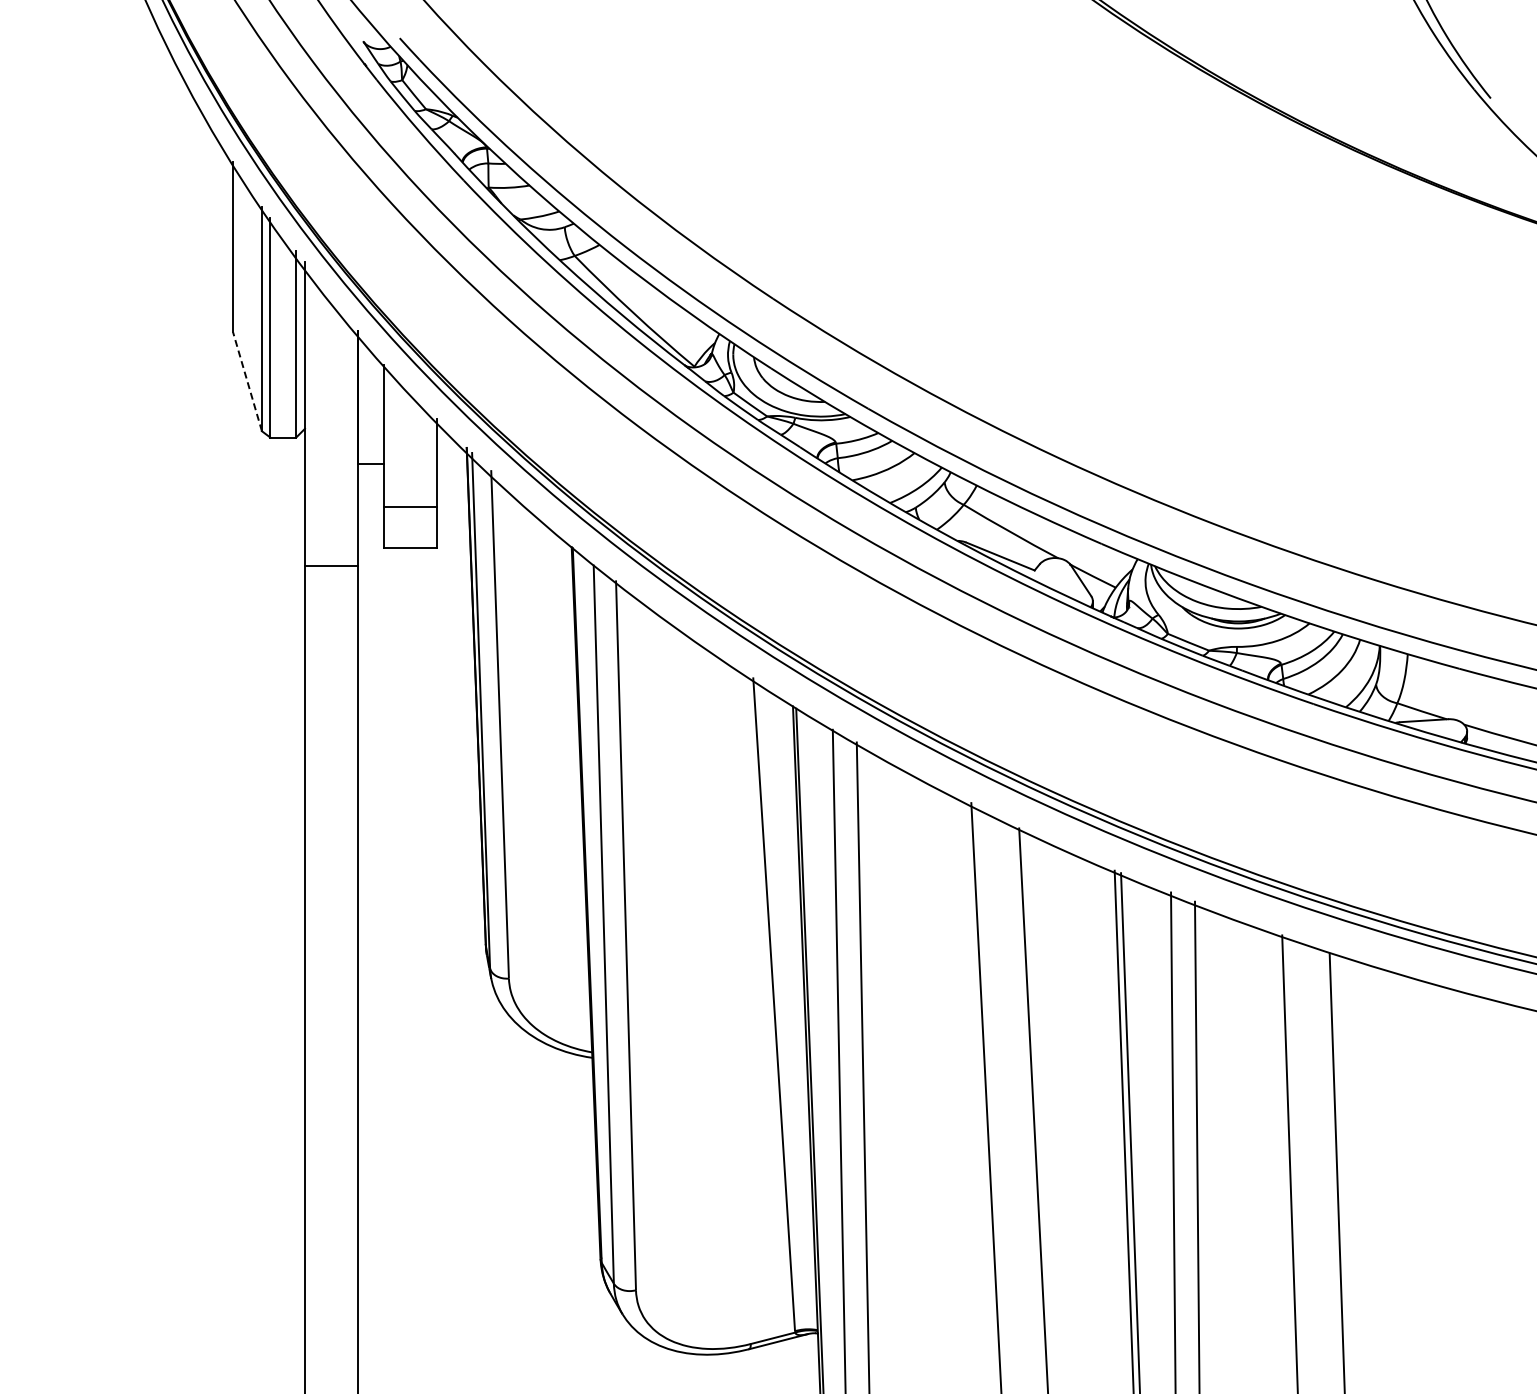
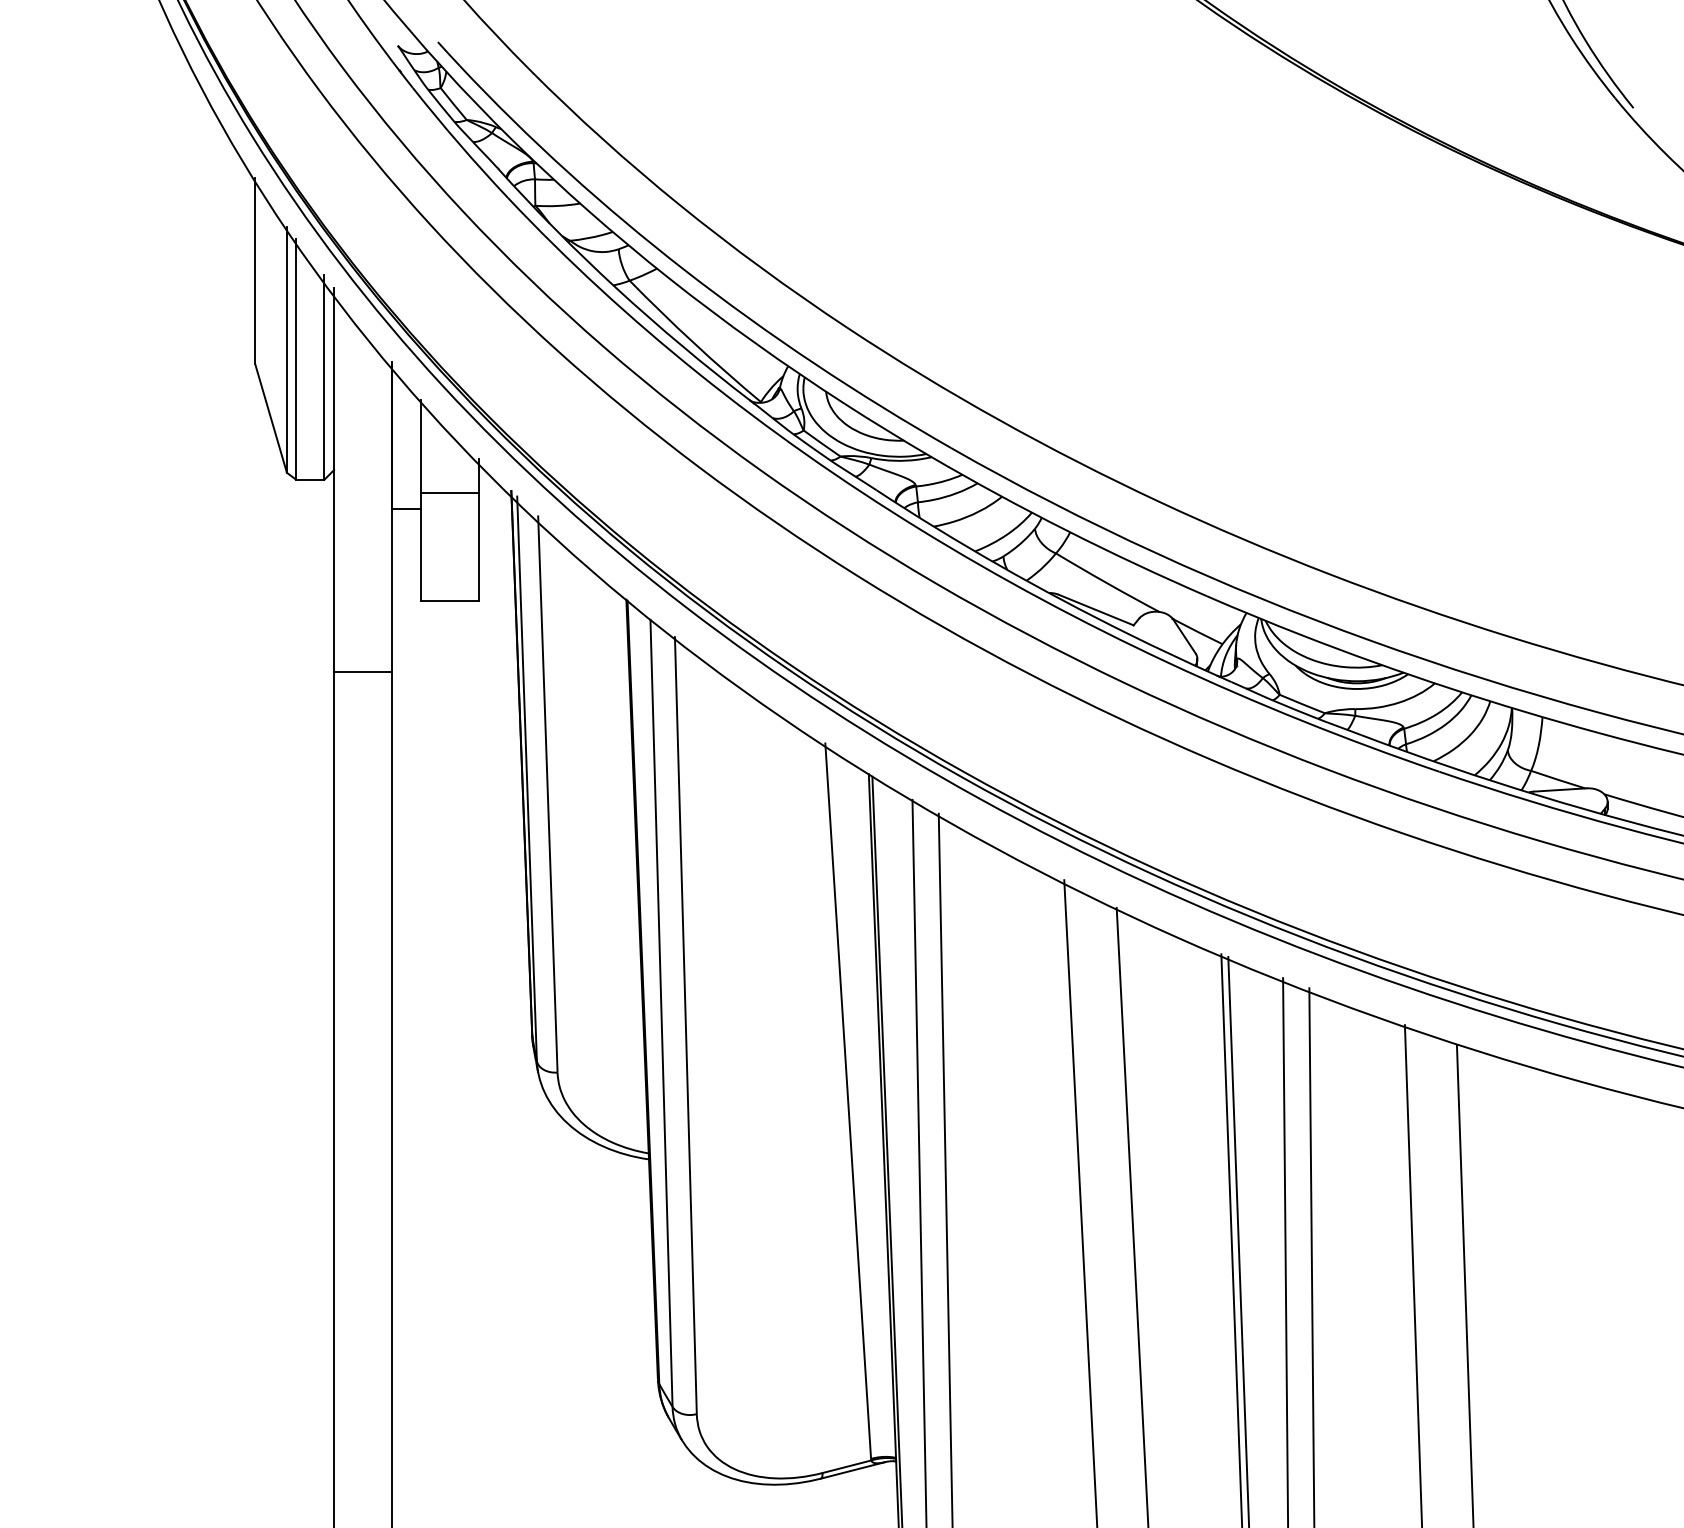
line: (247, 381) -> (271, 418), dashed -> solid
line: (410, 506) -> (449, 492), moved
line: (330, 565) -> (362, 671), moved

